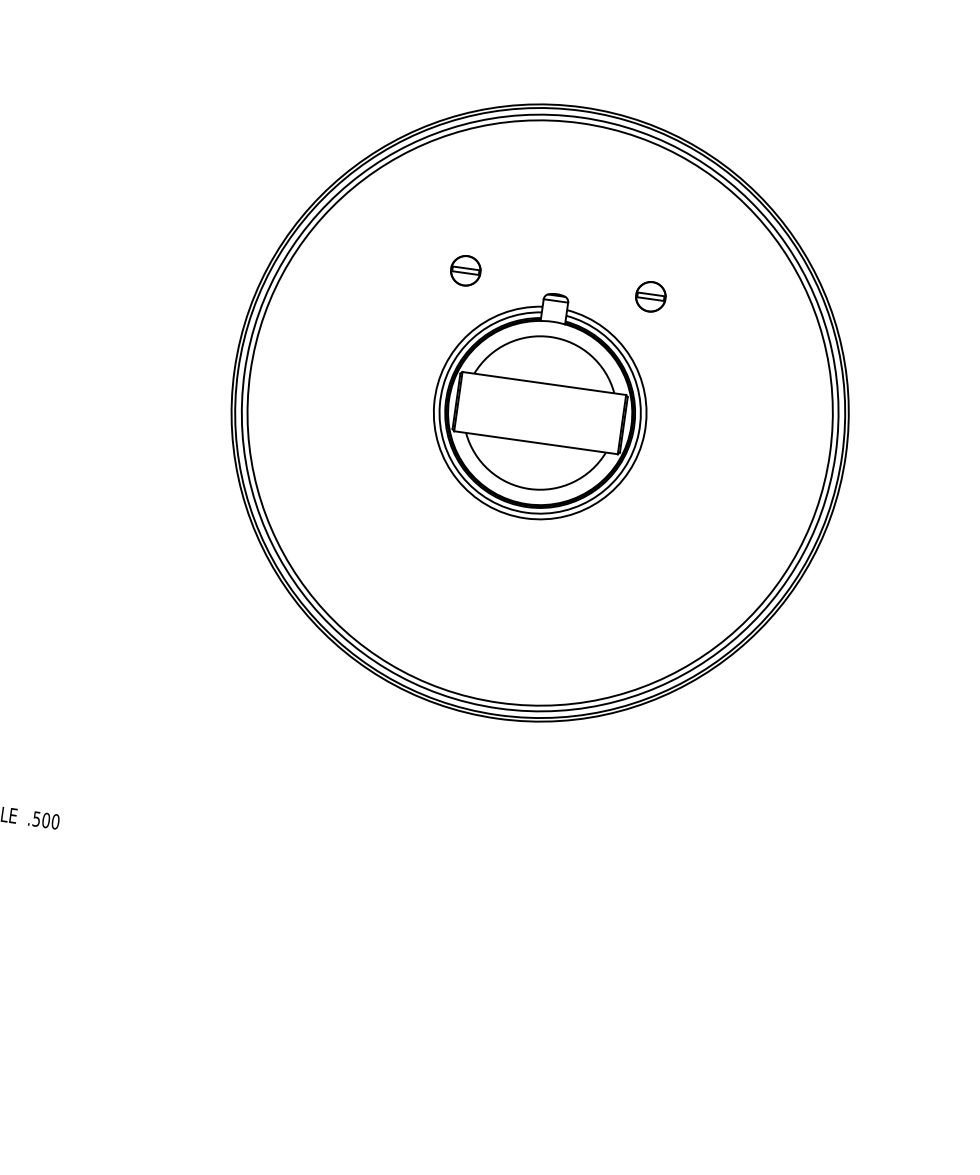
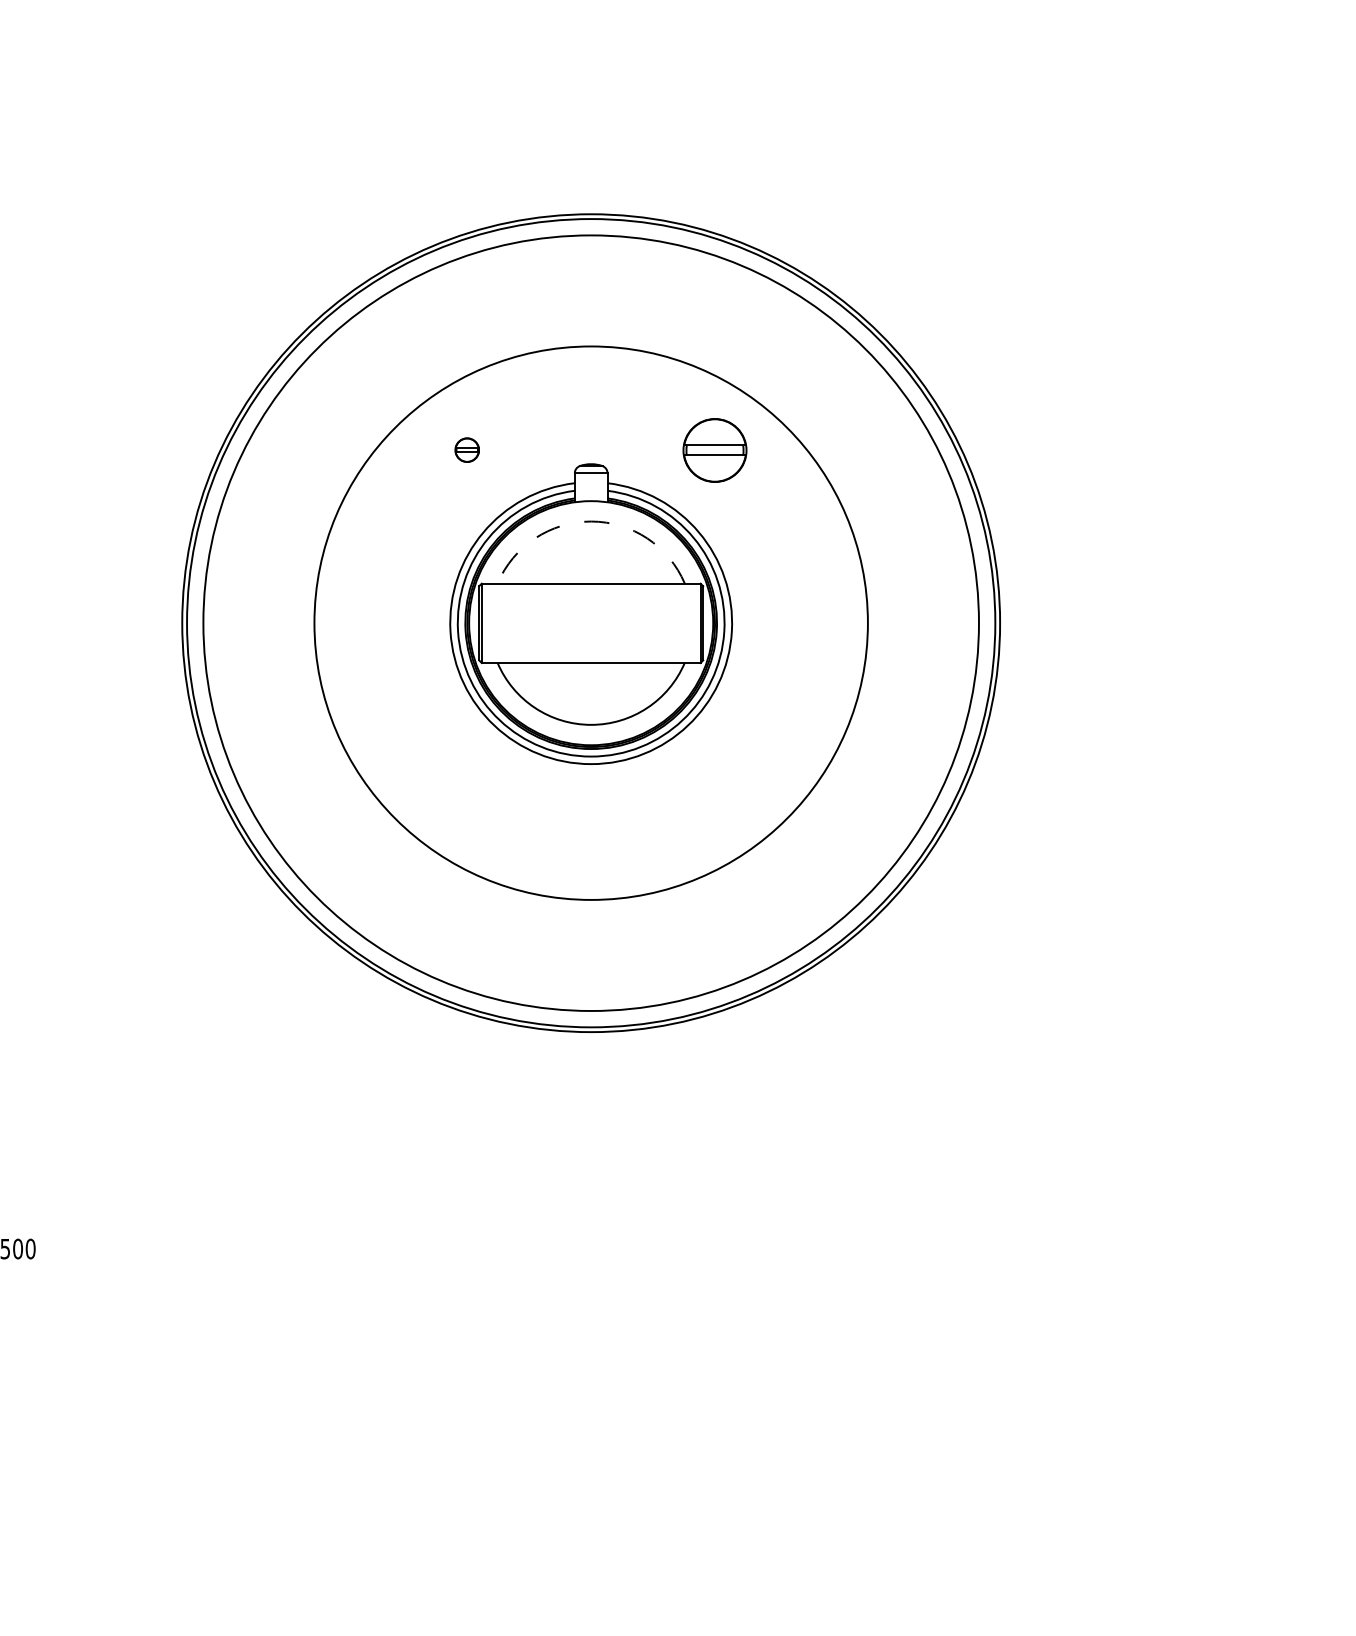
part: (465, 270) -> (466, 449), size x0.6
part: (650, 296) -> (714, 449), size x1.6
arc: (551, 337) -> (591, 521), solid -> dashed
circle: (539, 412) -> (590, 622), size x0.7

